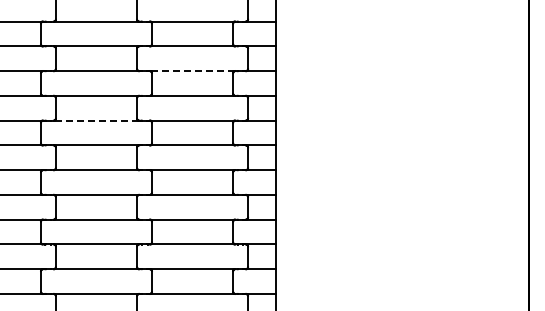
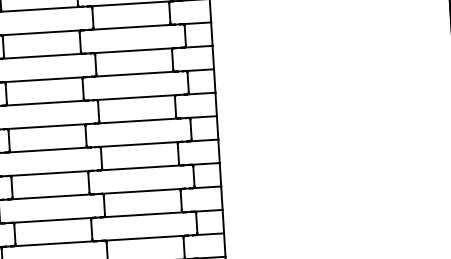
line: (192, 71) -> (133, 51), dashed -> solid
line: (96, 120) -> (45, 103), dashed -> solid

